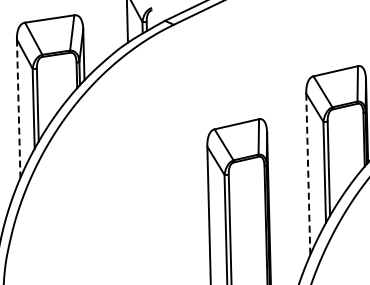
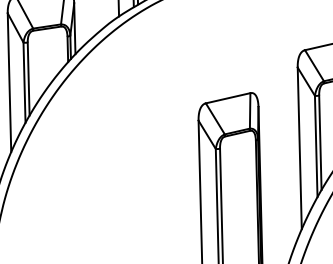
line: (18, 109) -> (9, 83), dashed -> solid
line: (308, 174) -> (299, 148), dashed -> solid

